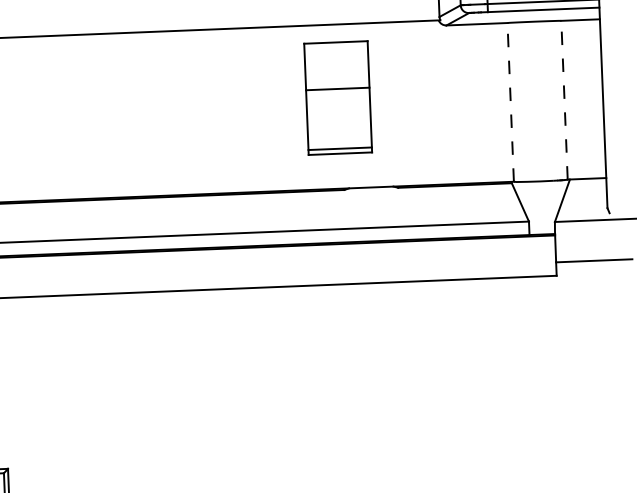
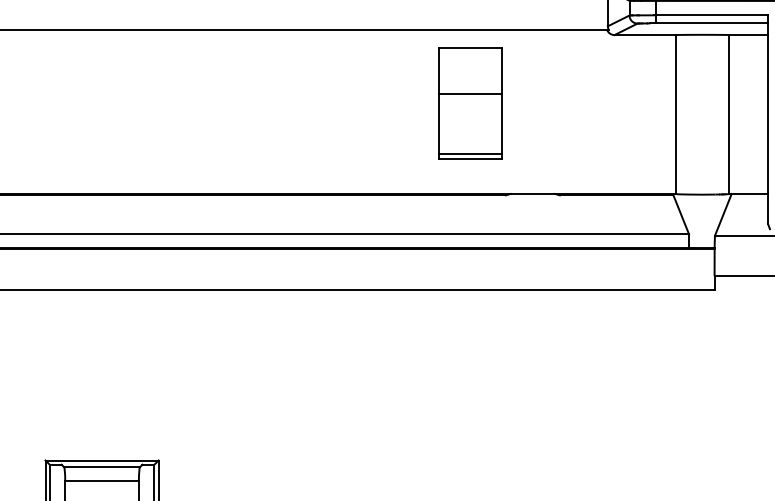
part: (338, 98) -> (470, 103), moved
line: (564, 100) -> (729, 114), dashed -> solid
line: (510, 102) -> (675, 114), dashed -> solid

